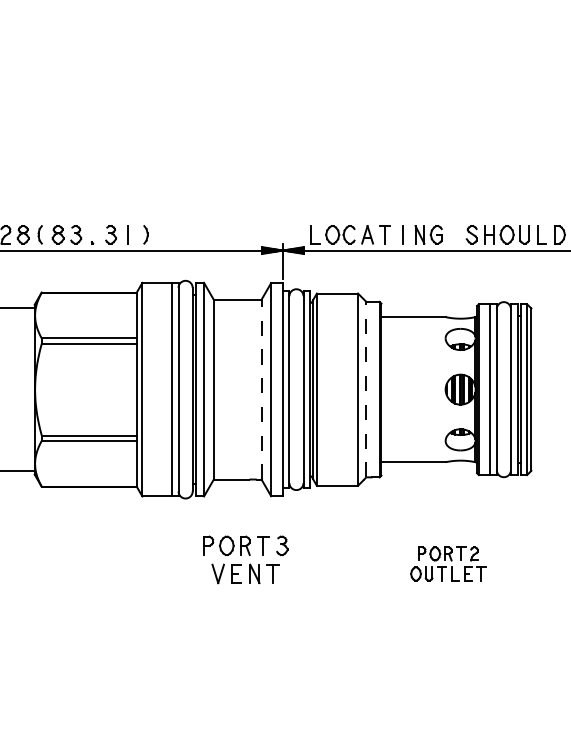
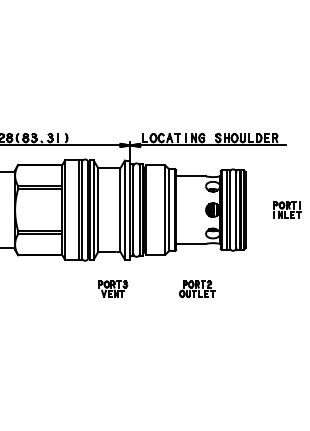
line: (261, 390) -> (120, 210), dashed -> solid
line: (367, 390) -> (169, 210), dashed -> solid
part: (246, 558) -> (113, 288), size x0.71
part: (448, 564) -> (197, 289), moved

